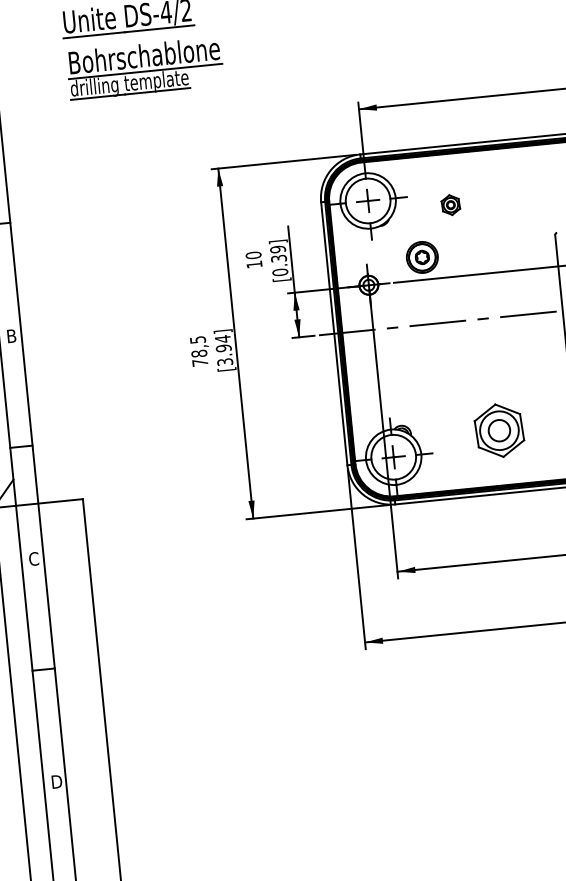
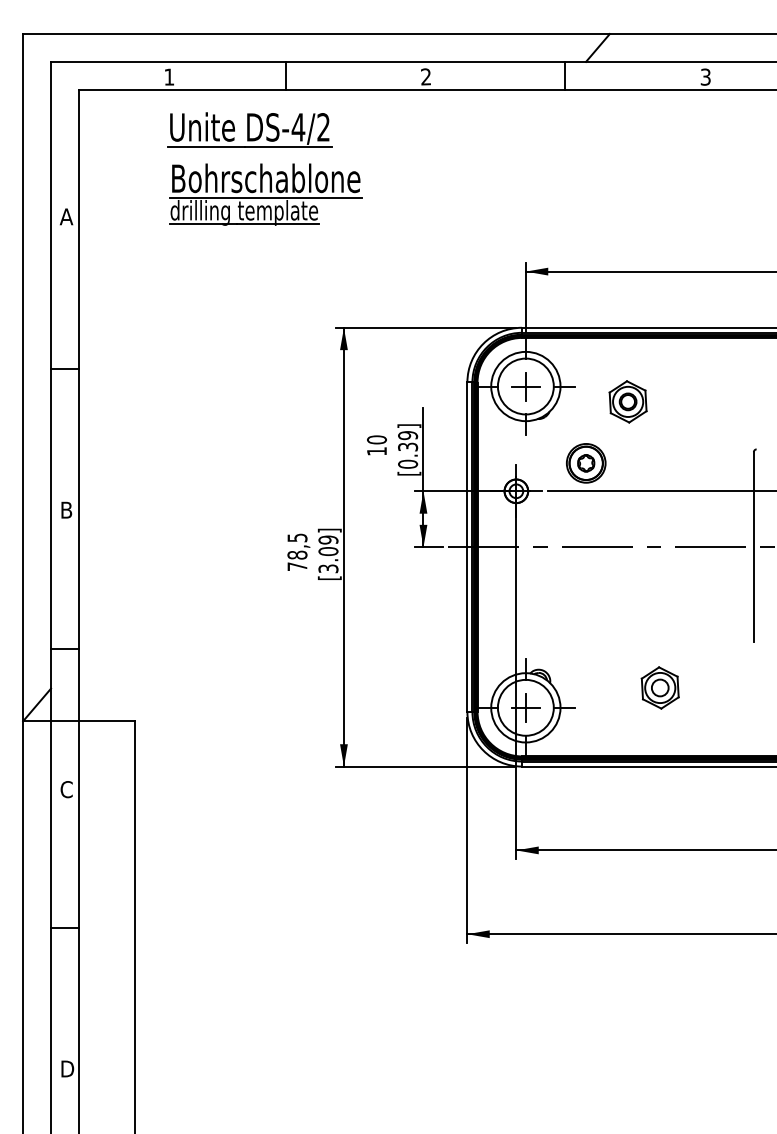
part: (450, 204) -> (627, 401), size x1.67
text: (223, 343) -> (328, 545), [3.94] -> [3.09]
part: (498, 430) -> (659, 687), size x0.62

